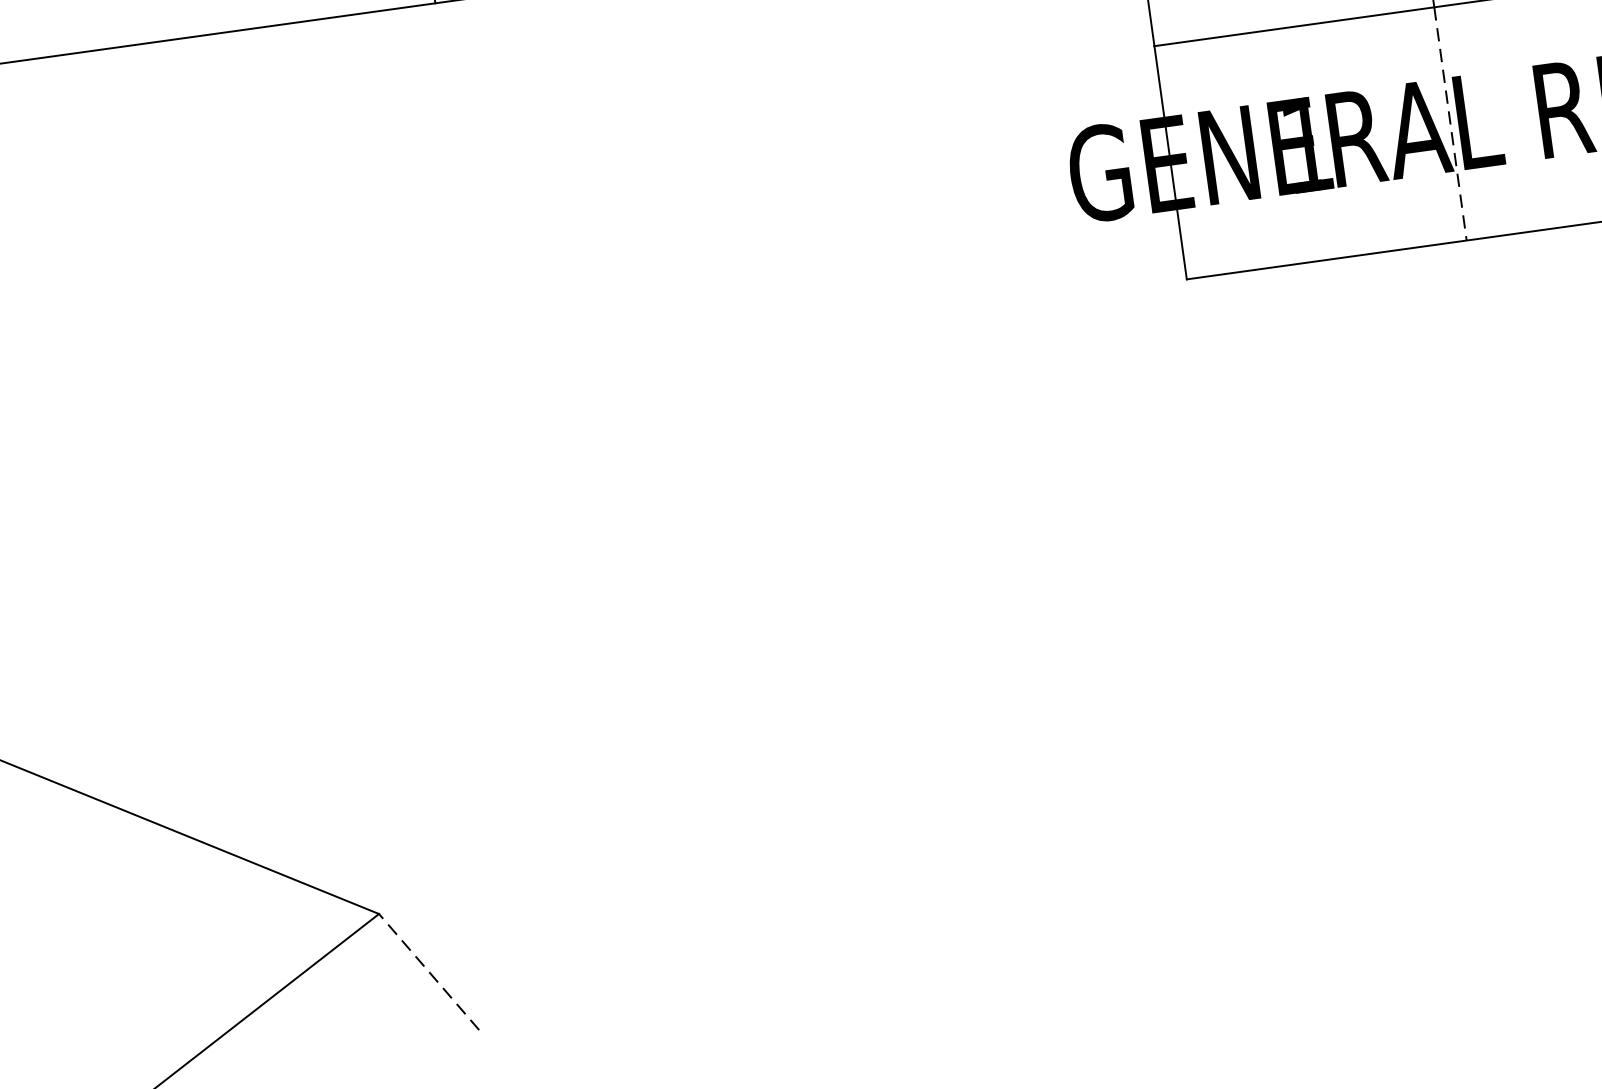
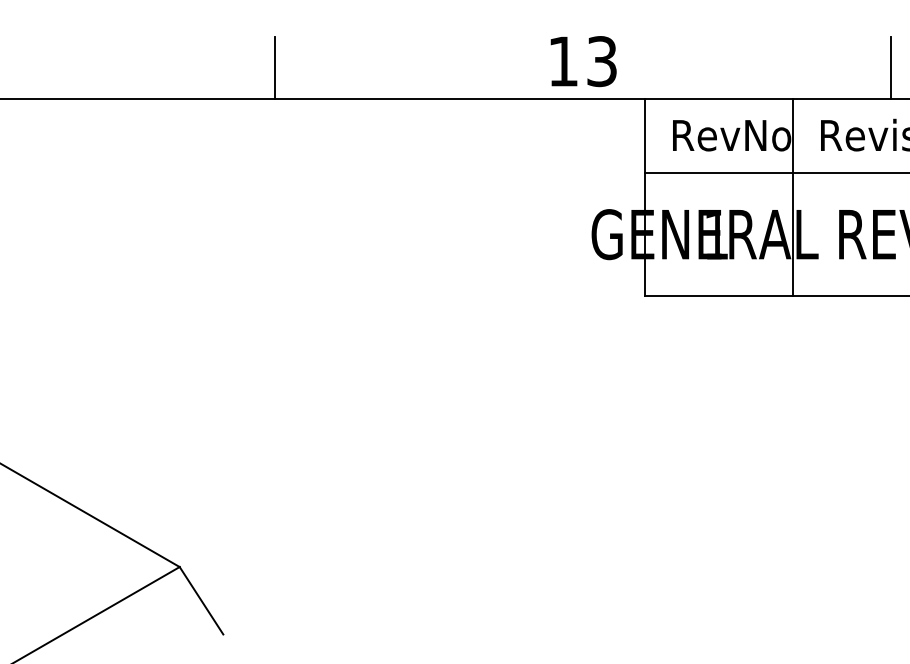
line: (1450, 124) -> (792, 234), dashed -> solid
line: (429, 971) -> (201, 600), dashed -> solid

